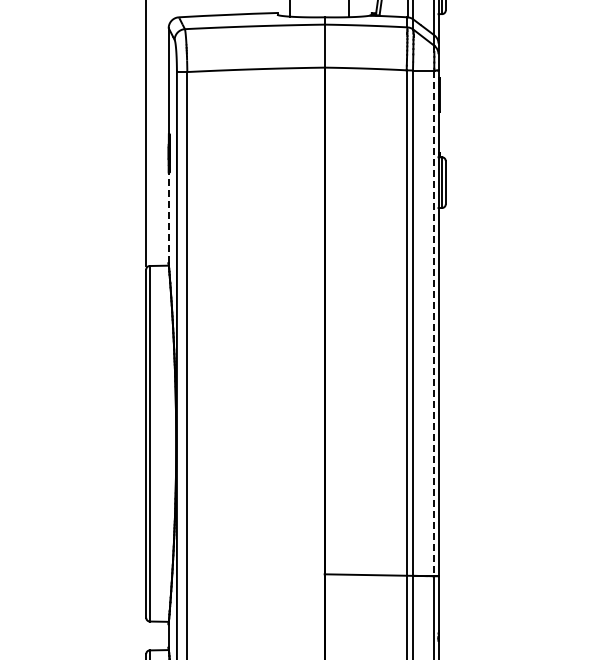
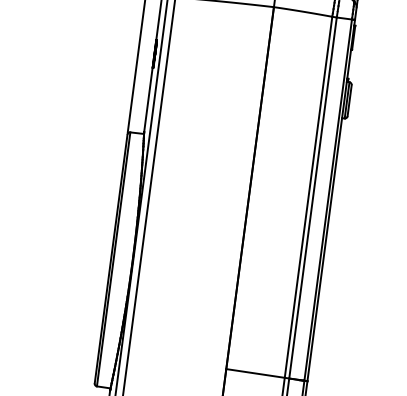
line: (168, 217) -> (148, 99), dashed -> solid
line: (434, 323) -> (328, 200), dashed -> solid

